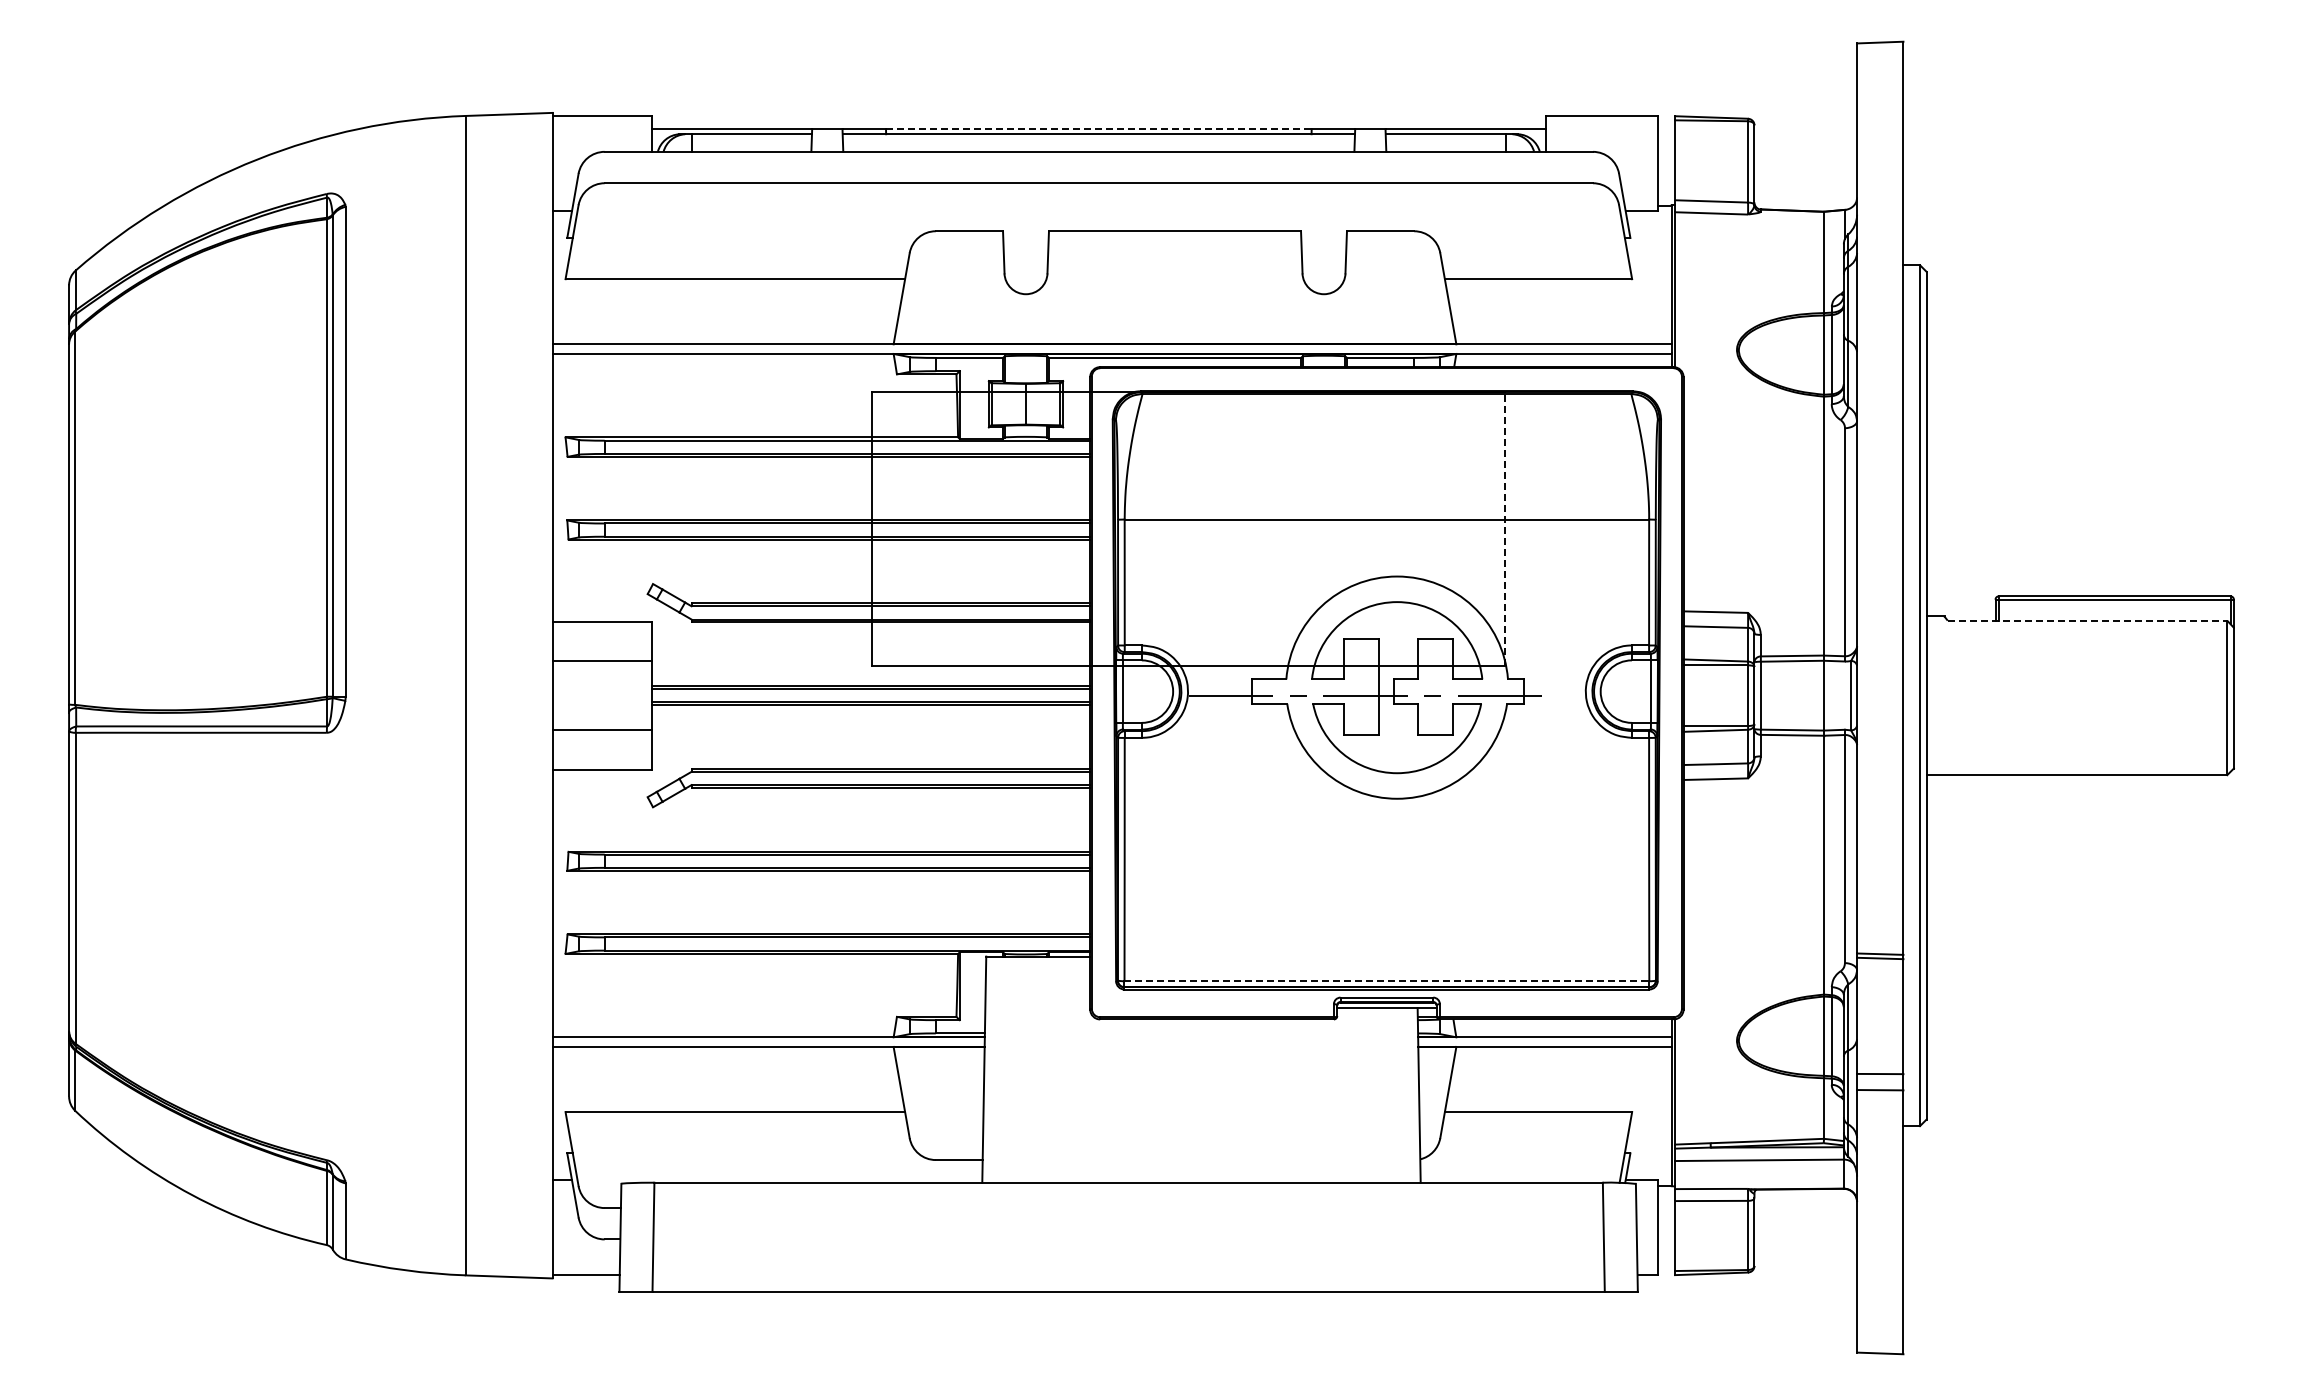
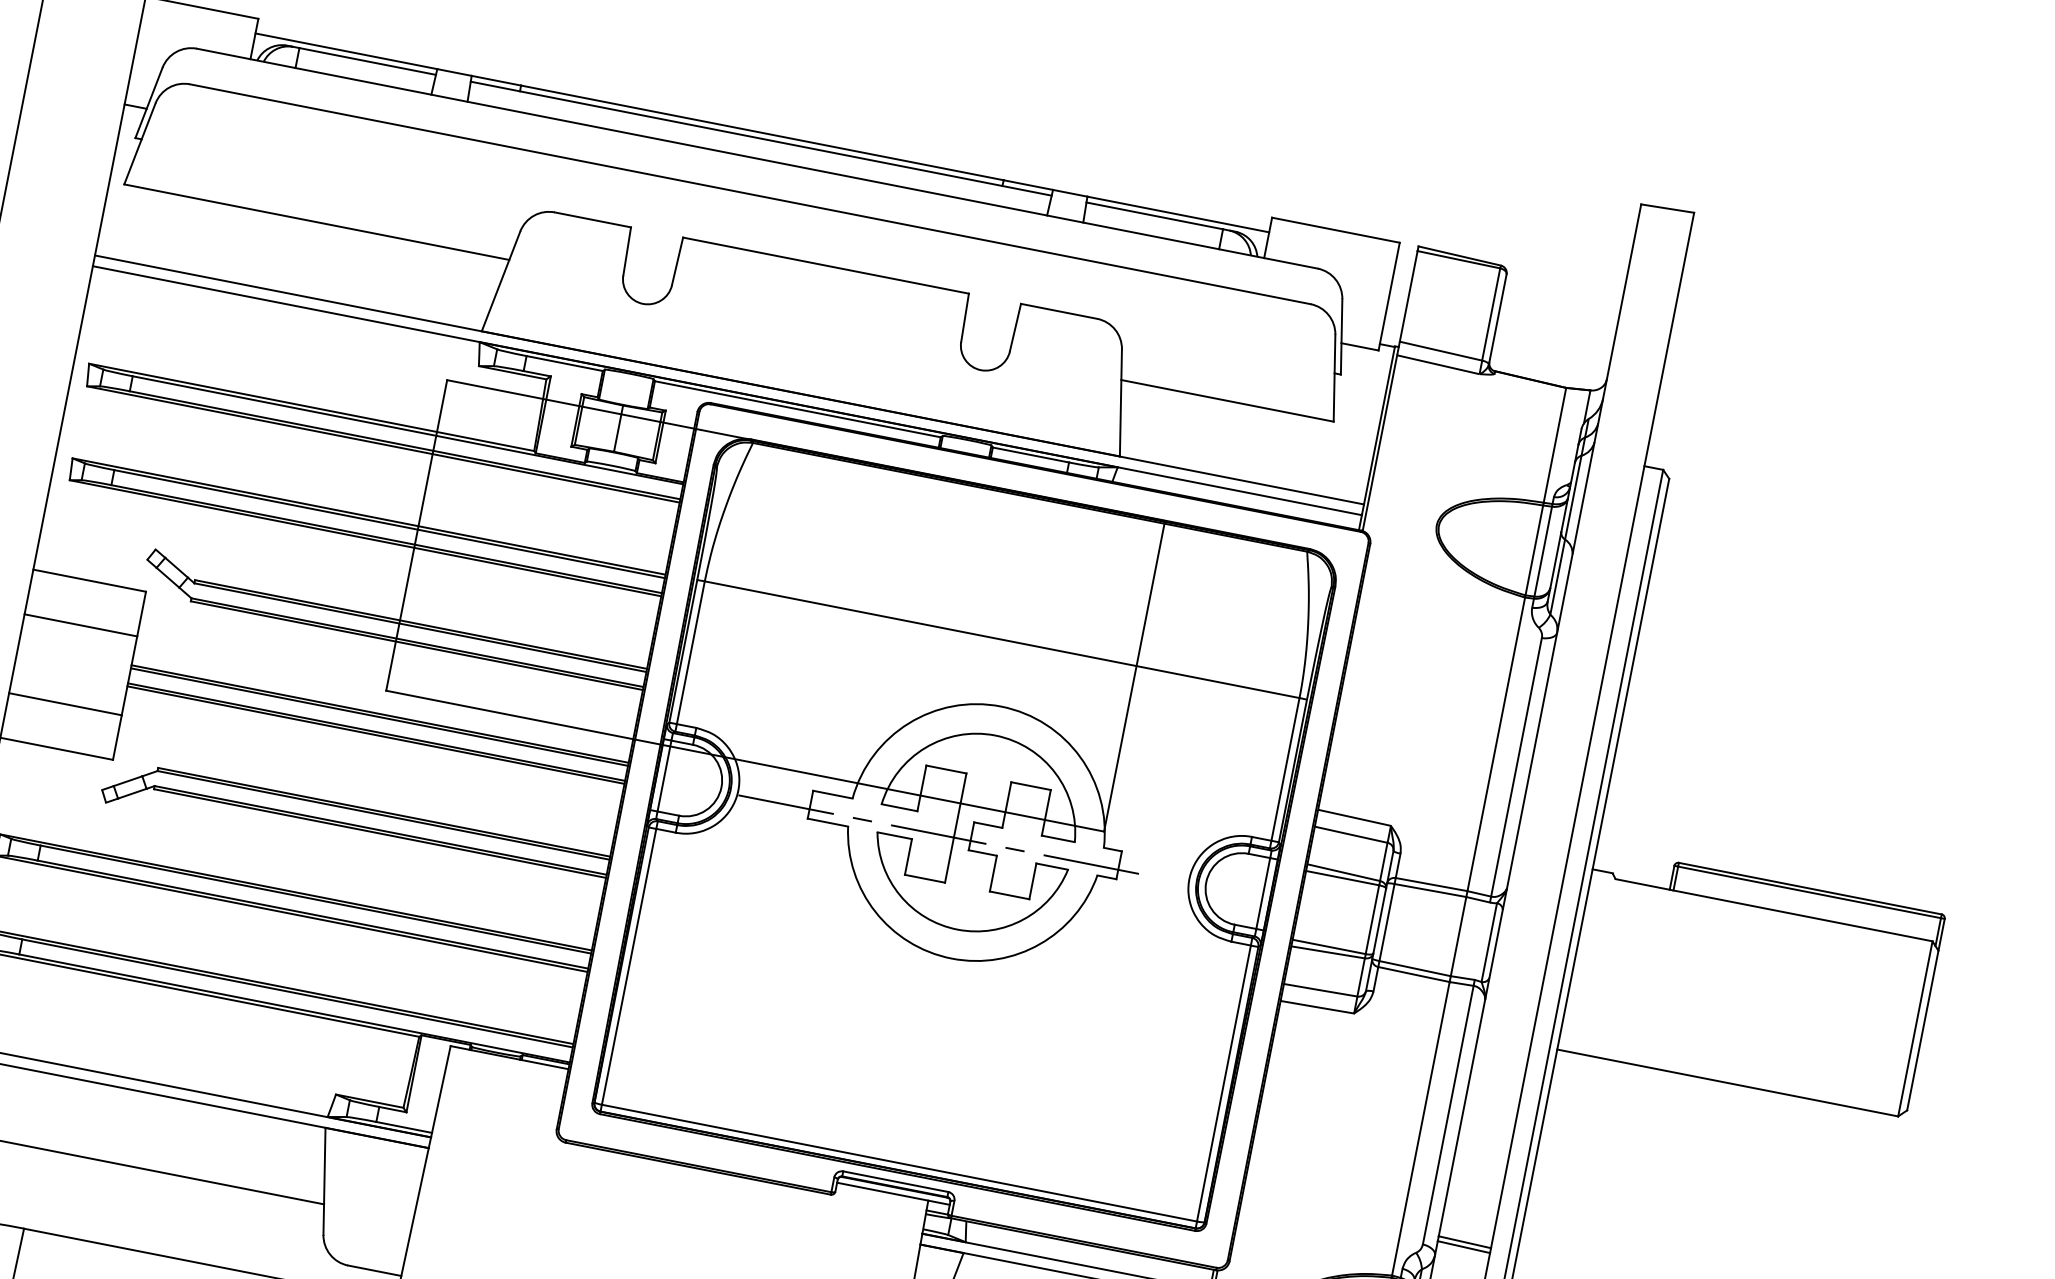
line: (1098, 129) -> (761, 133), dashed -> solid
line: (1505, 528) -> (1134, 676), dashed -> solid
line: (2087, 620) -> (1774, 909), dashed -> solid
line: (1387, 981) -> (900, 1163), dashed -> solid

